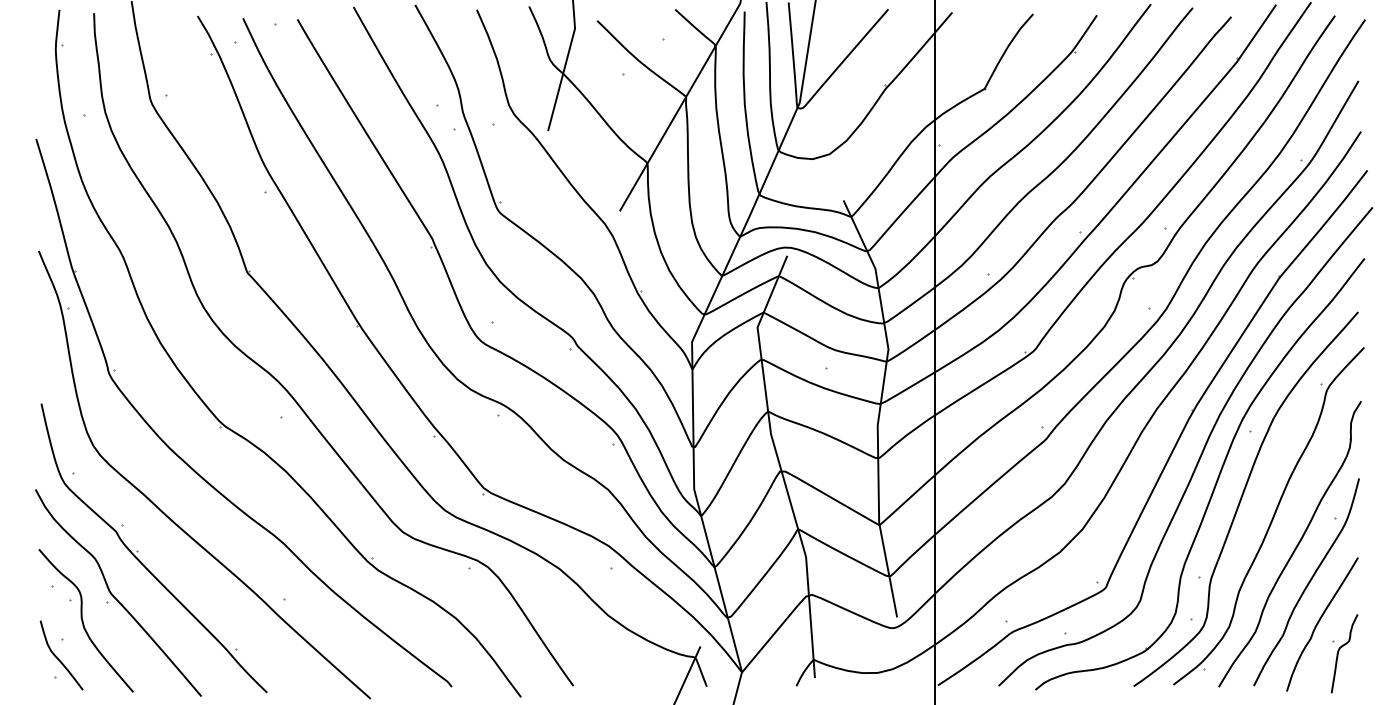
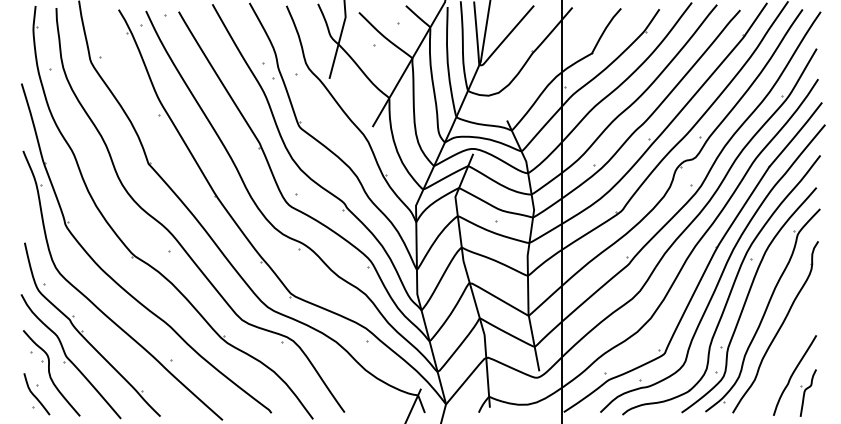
part: (1306, 581) -> (785, 349), removed

